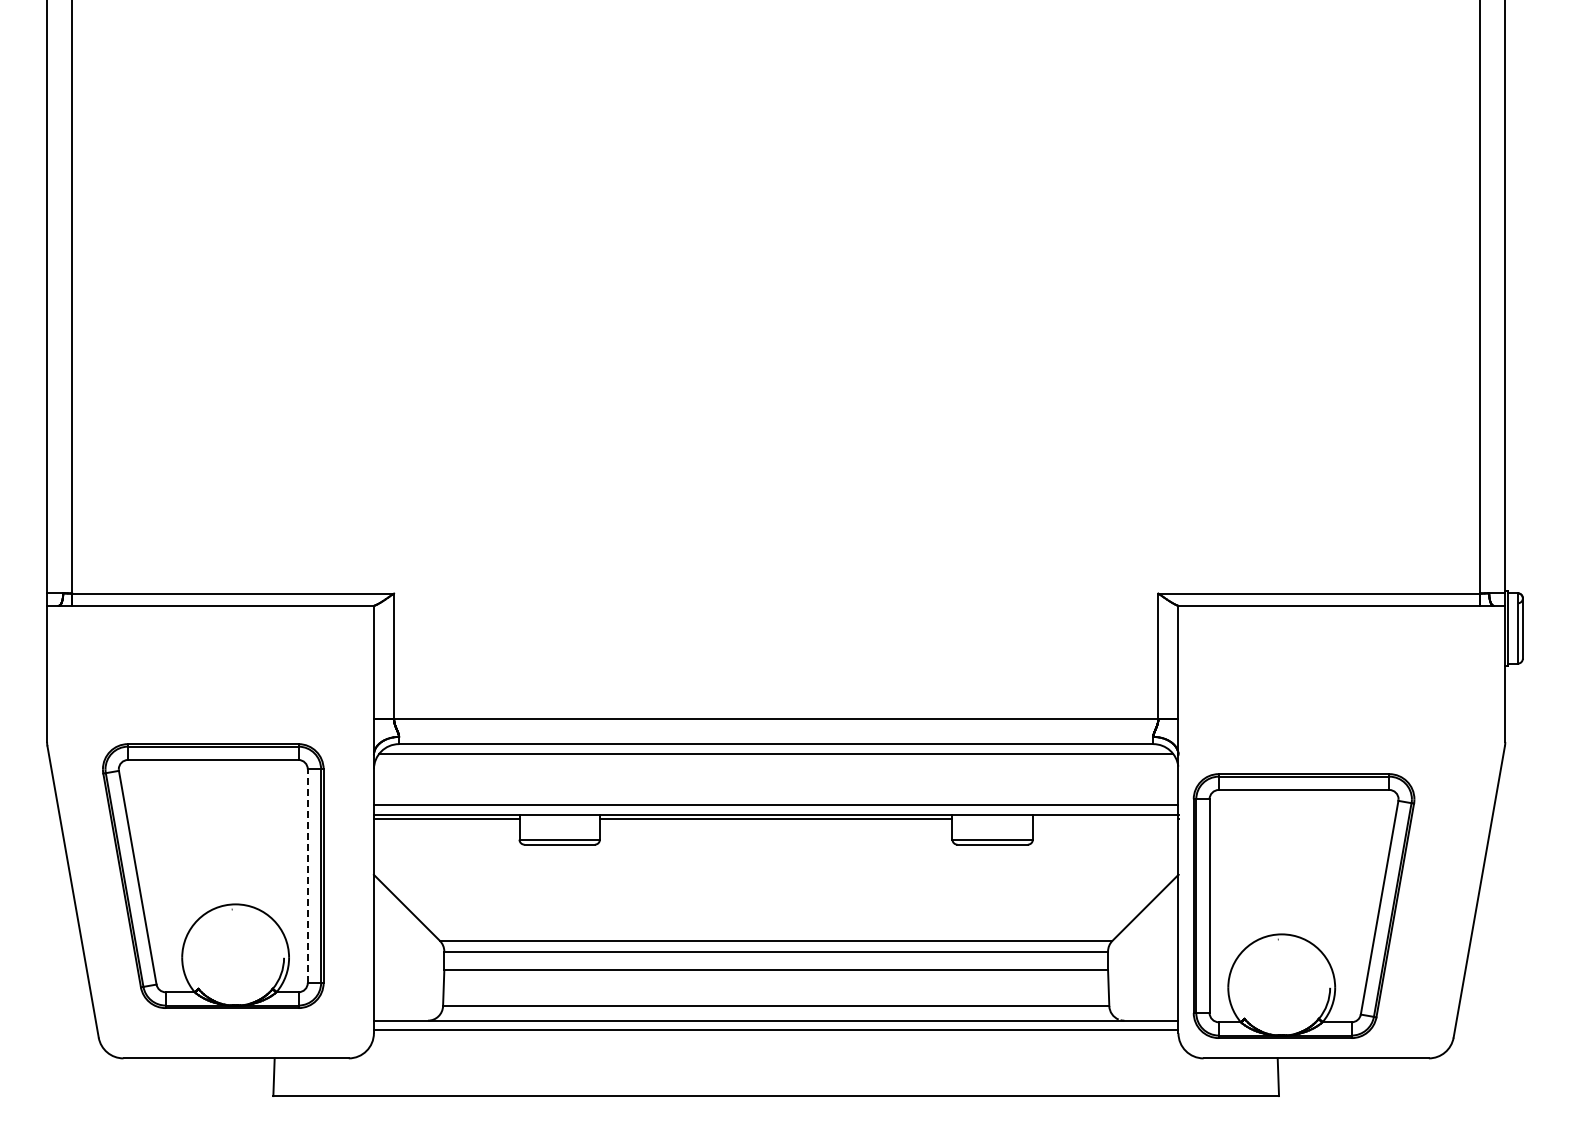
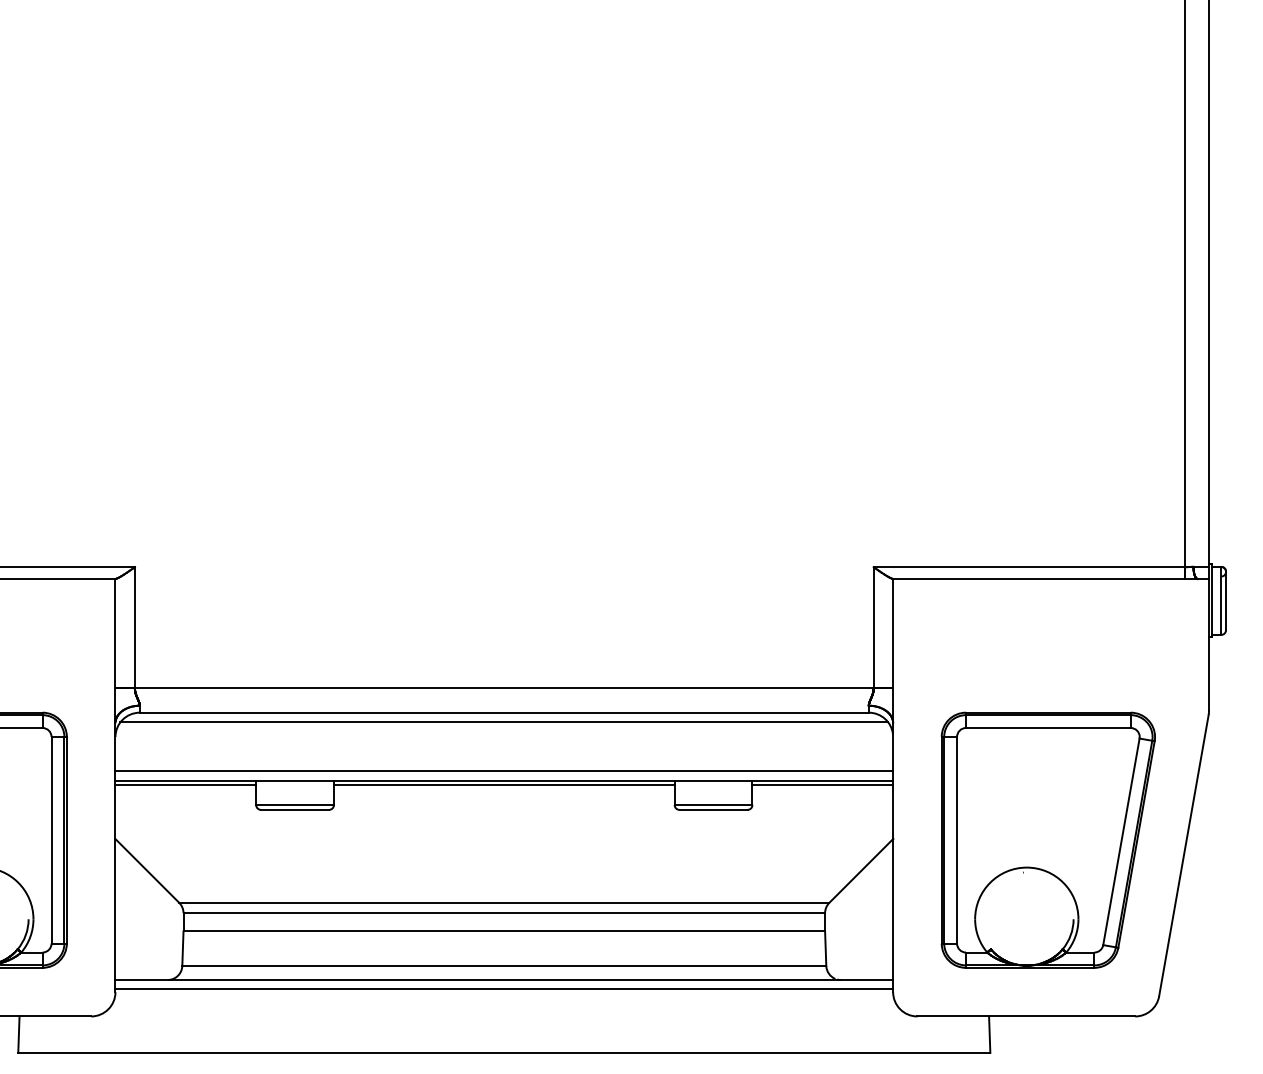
line: (1105, 818) -> (822, 784), added
line: (307, 876) -> (51, 840), dashed -> solid
part: (1303, 905) -> (1047, 839), moved

